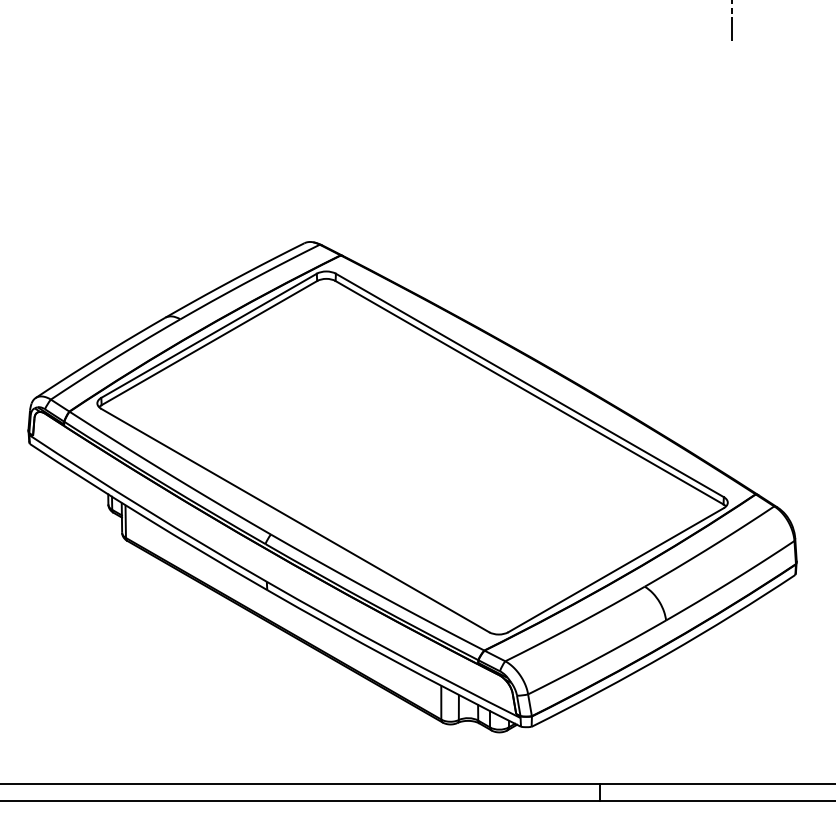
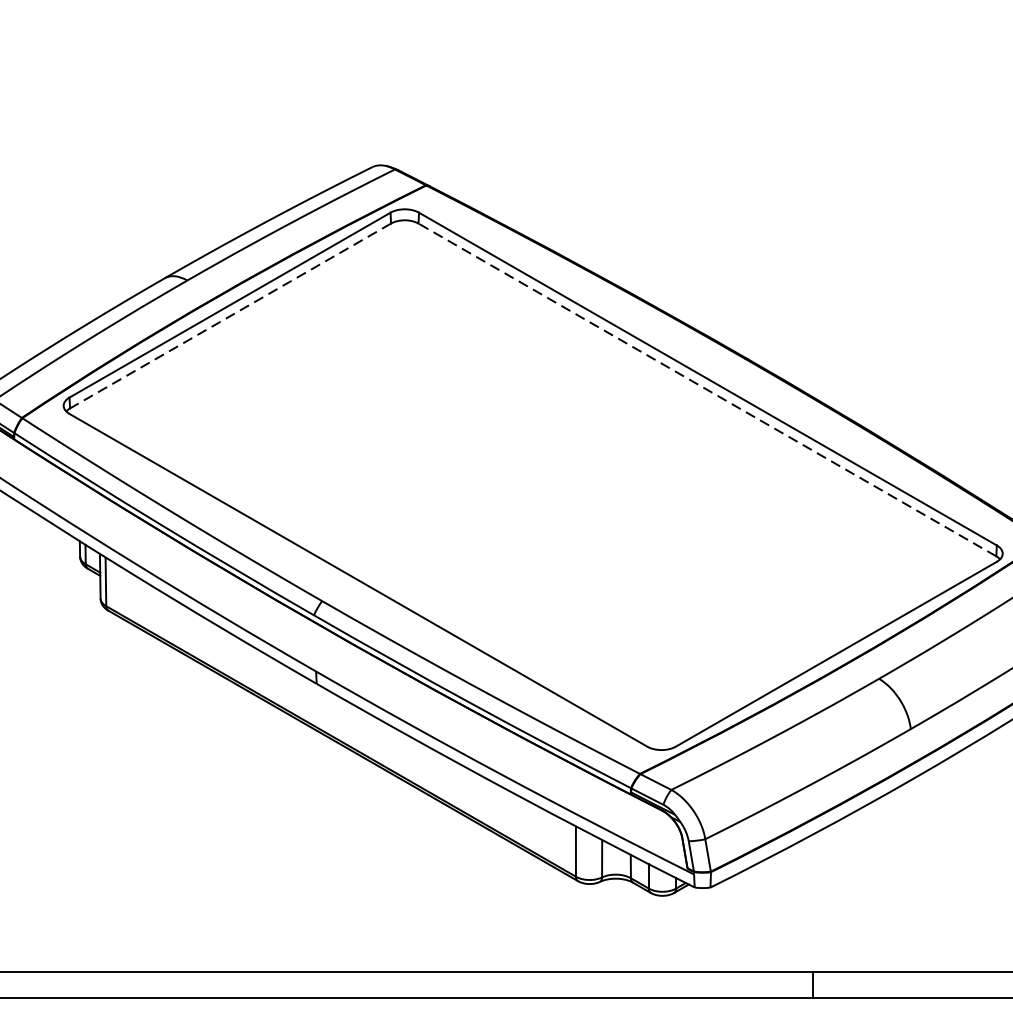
line: (208, 343) -> (229, 316), solid -> dashed
line: (529, 392) -> (707, 389), solid -> dashed

